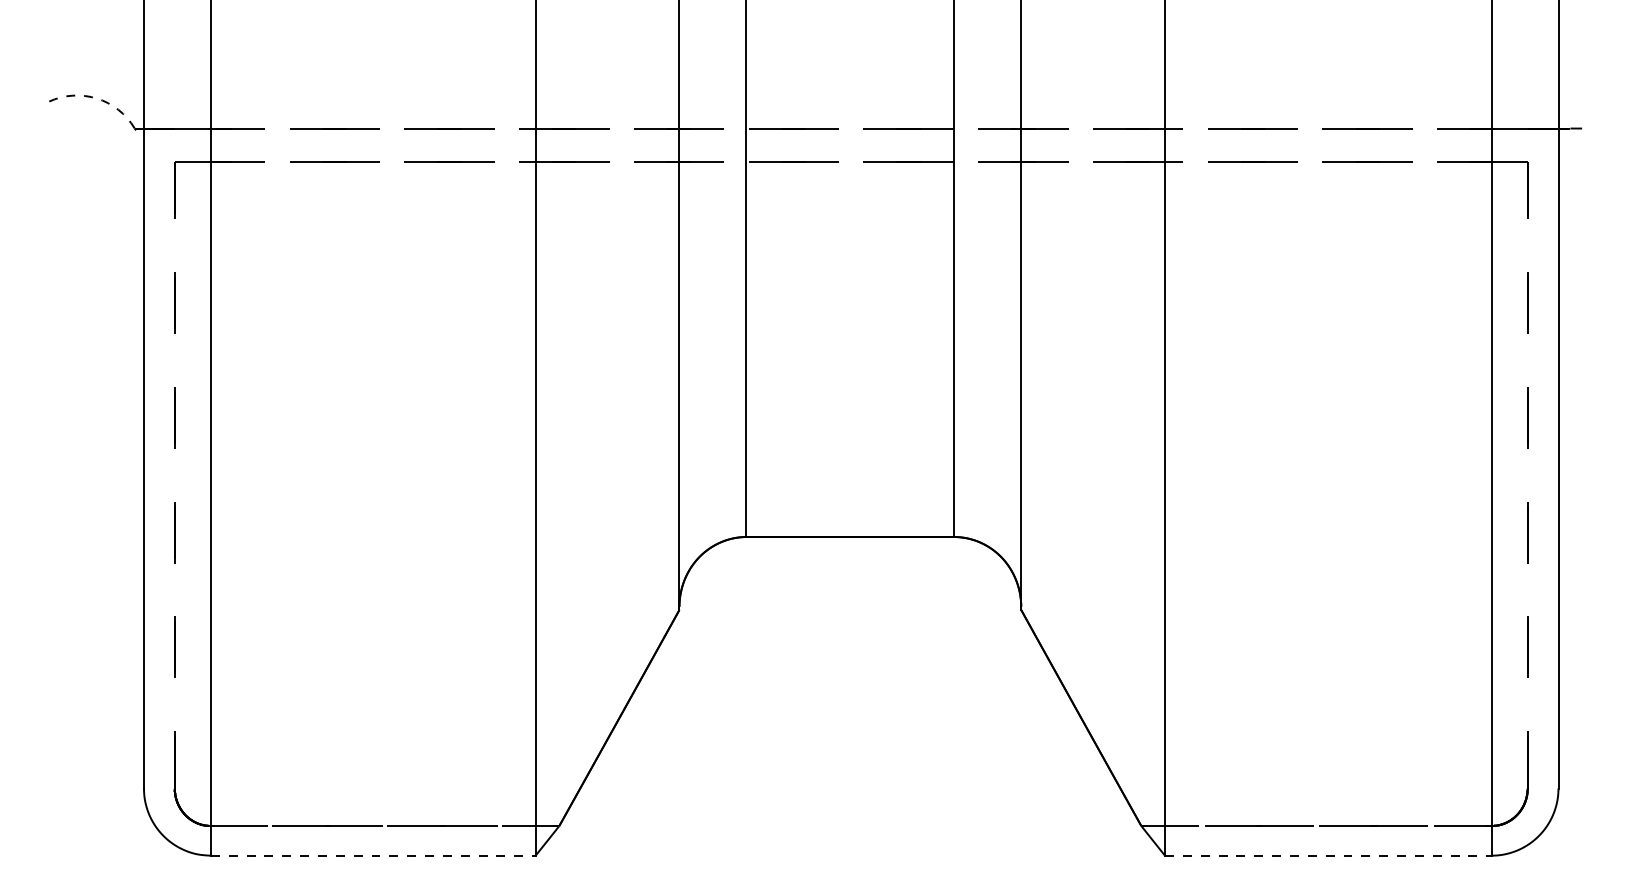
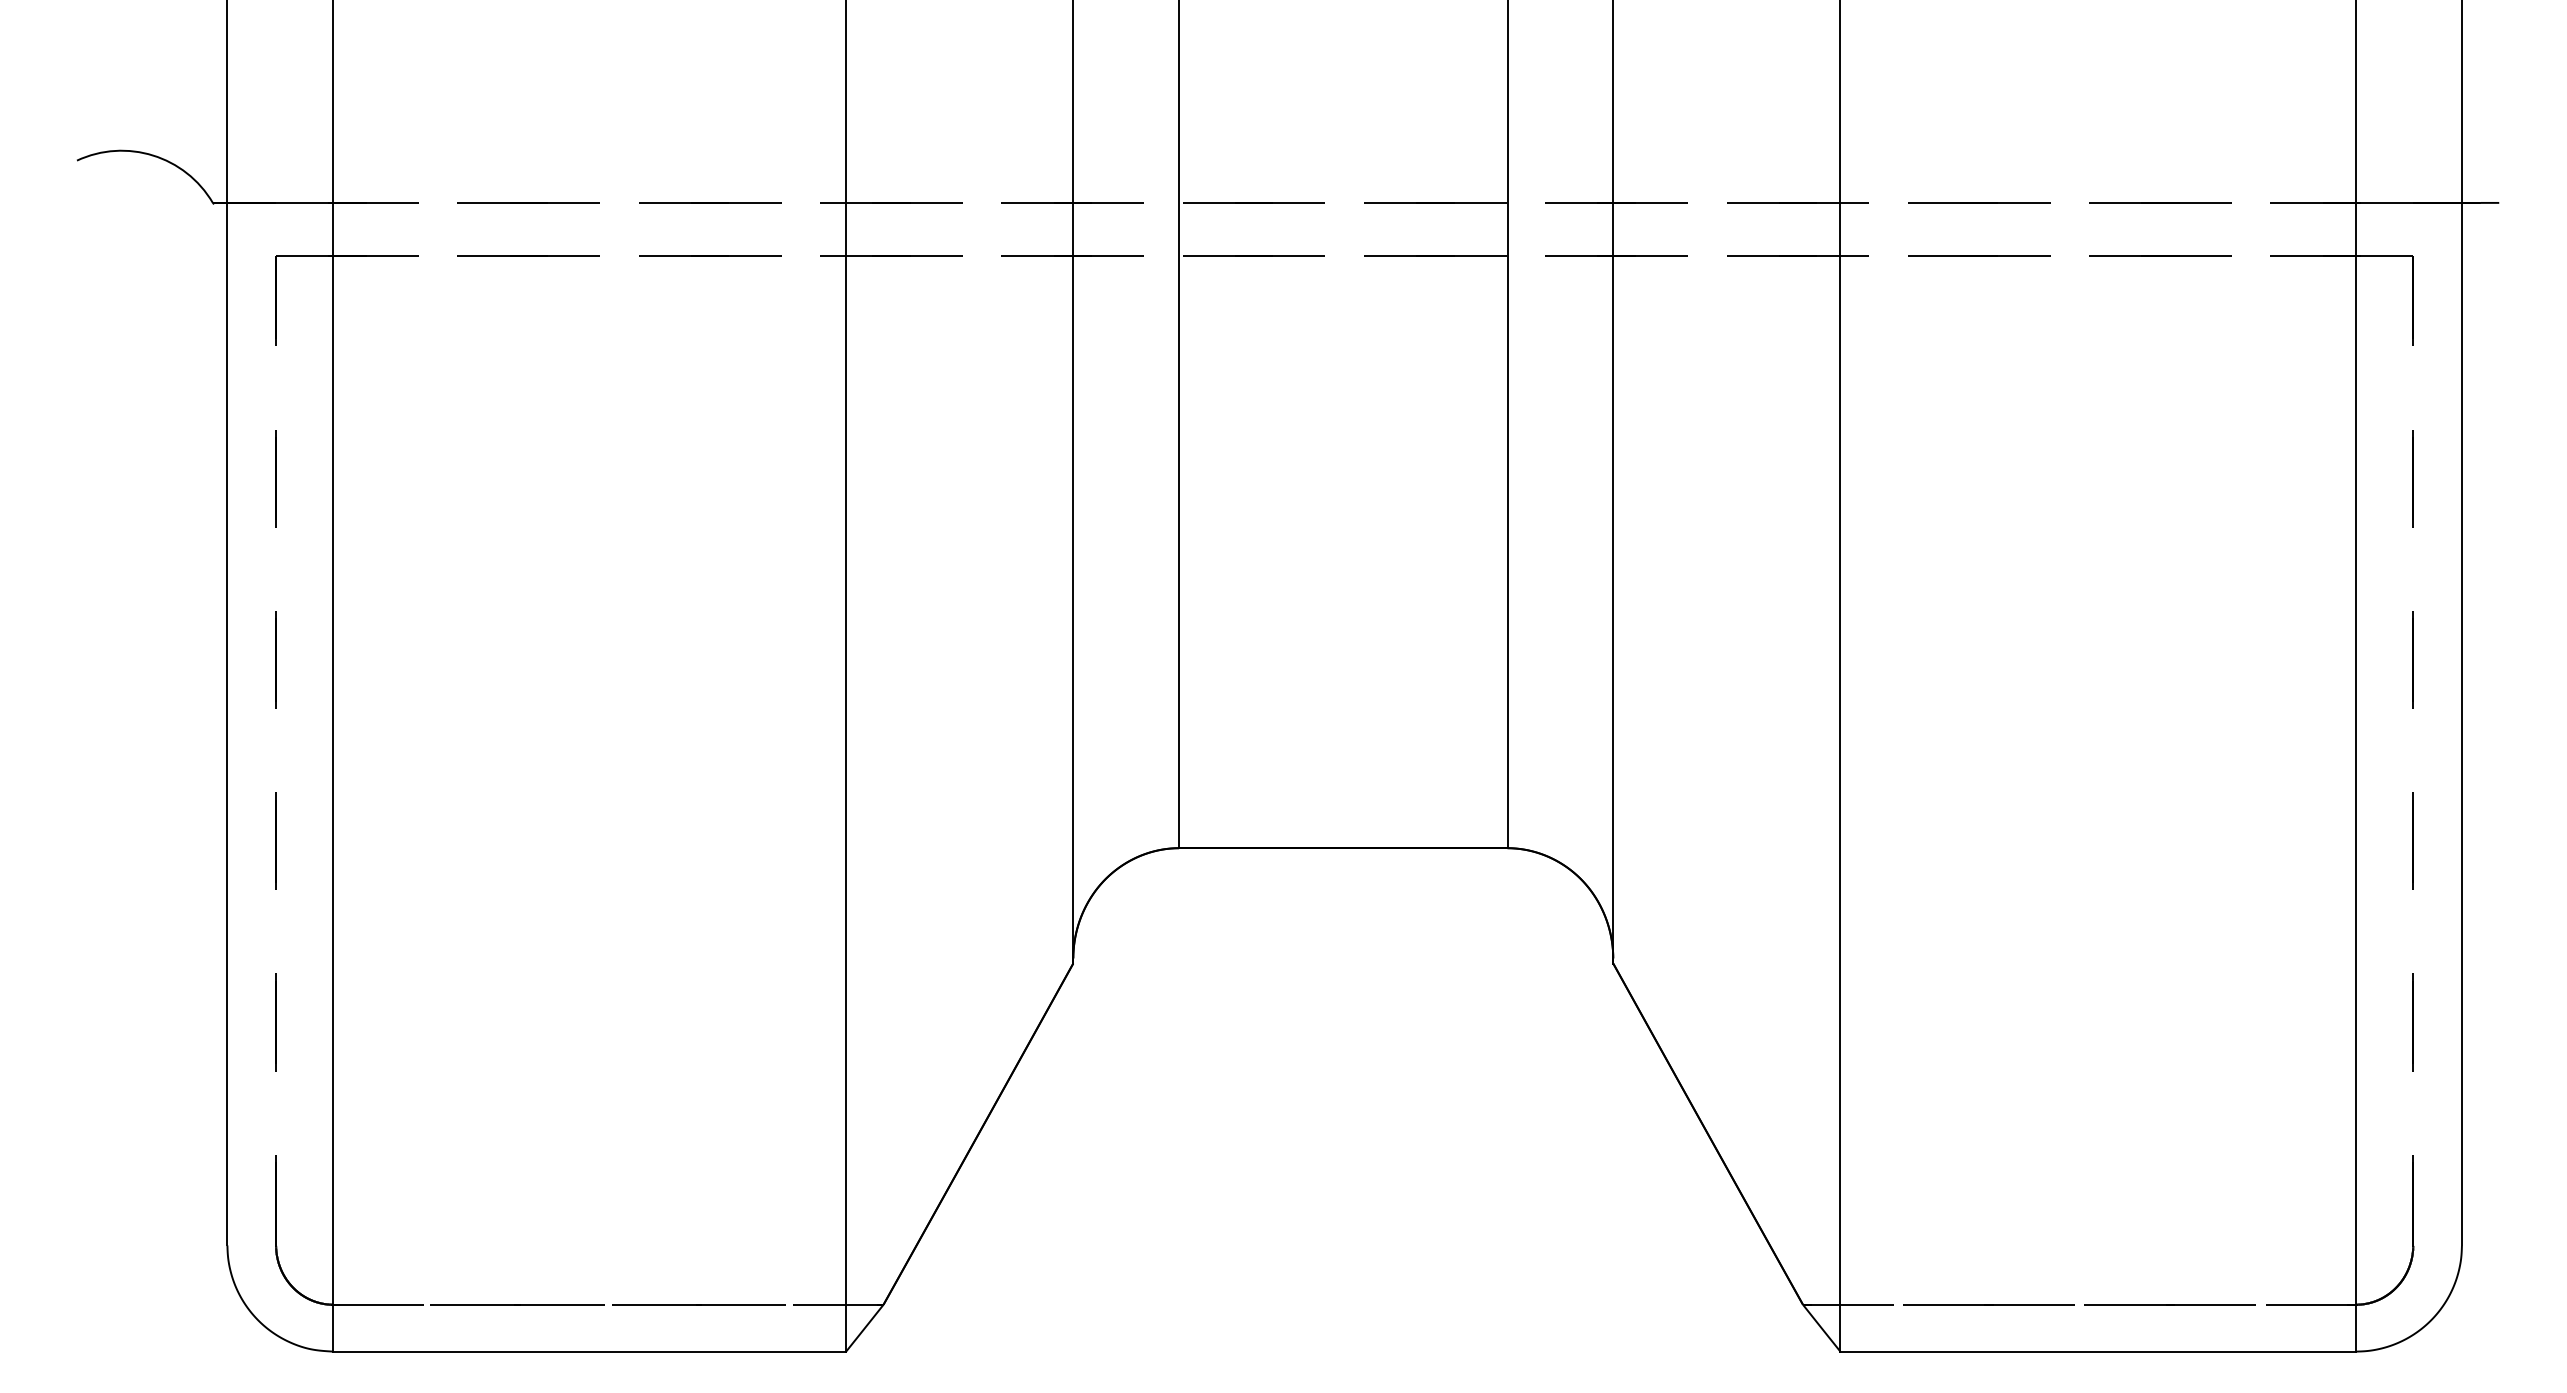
arc: (96, 98) -> (152, 155), dashed -> solid
line: (373, 855) -> (590, 1351), dashed -> solid
line: (1328, 855) -> (2098, 1351), dashed -> solid

